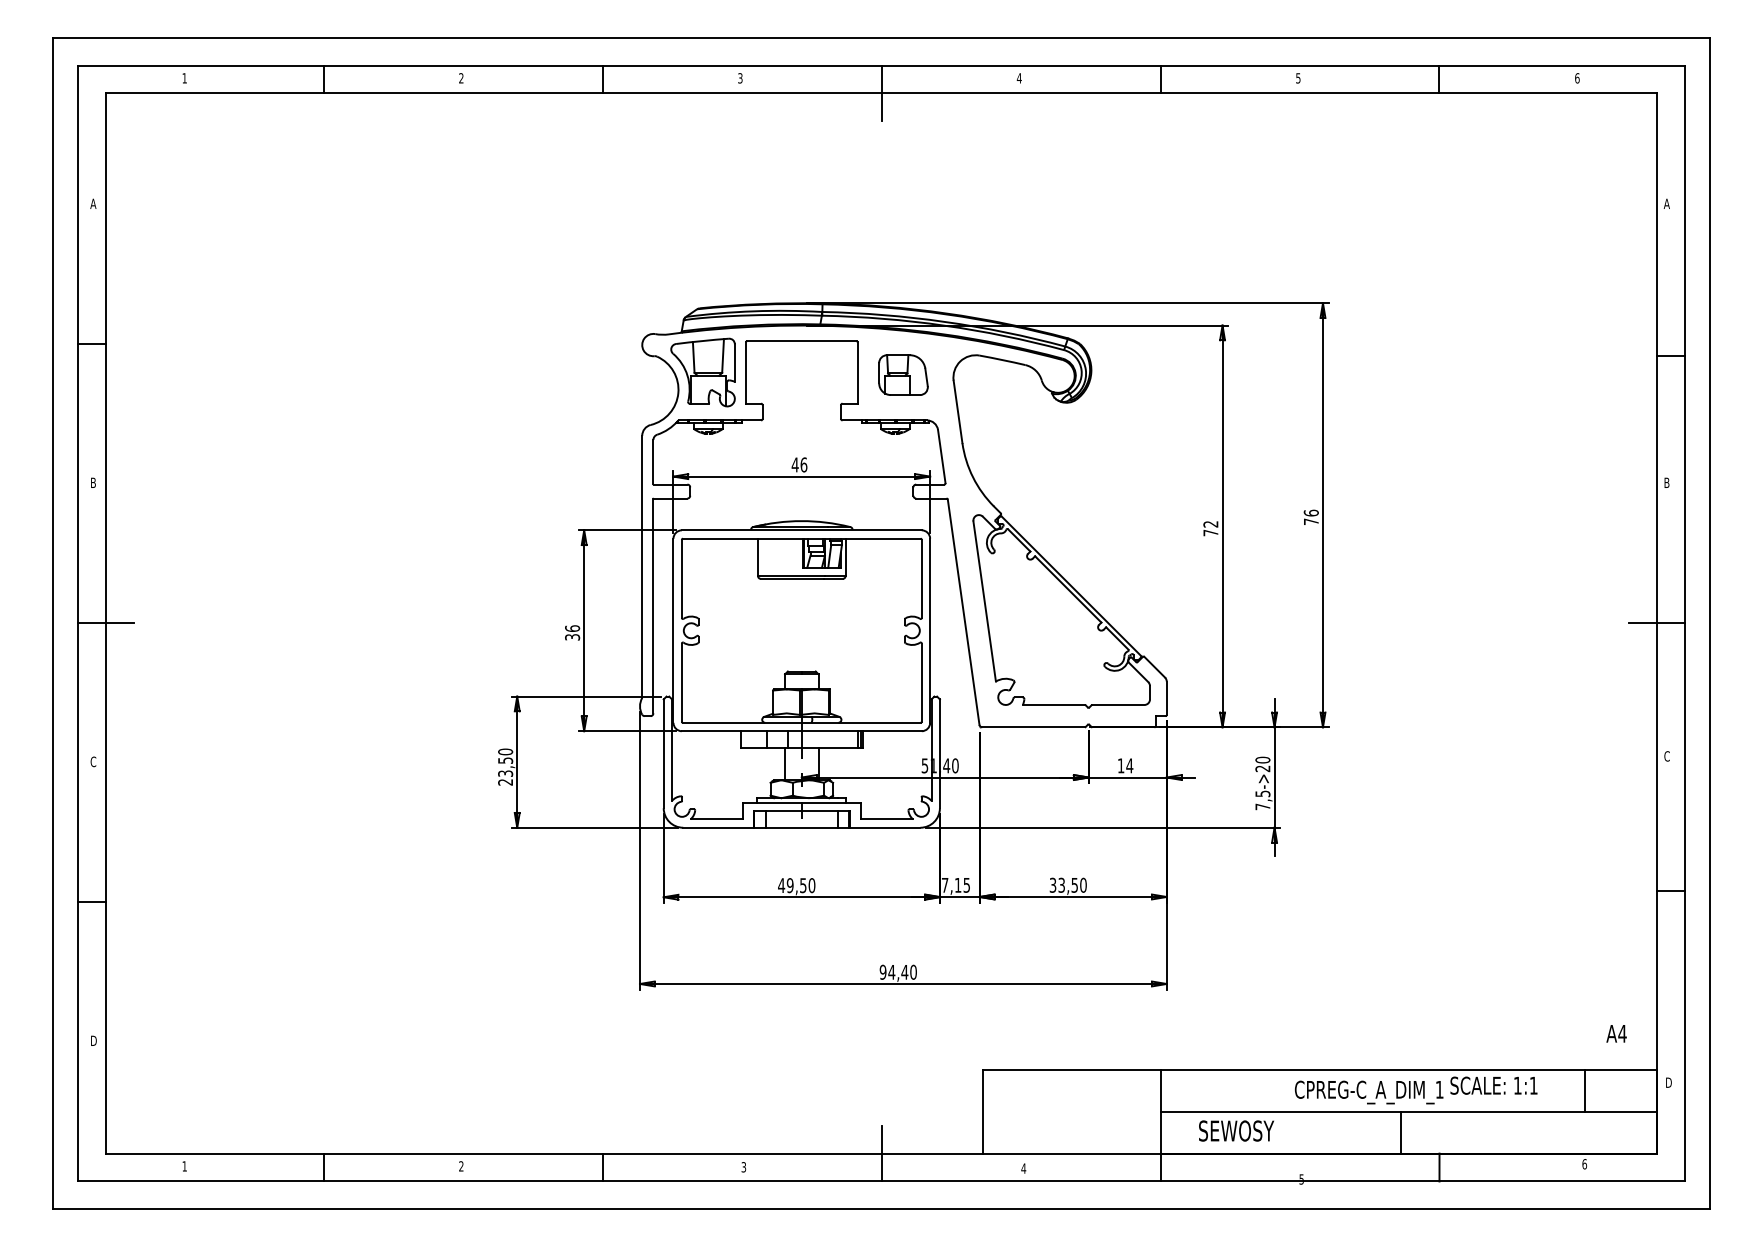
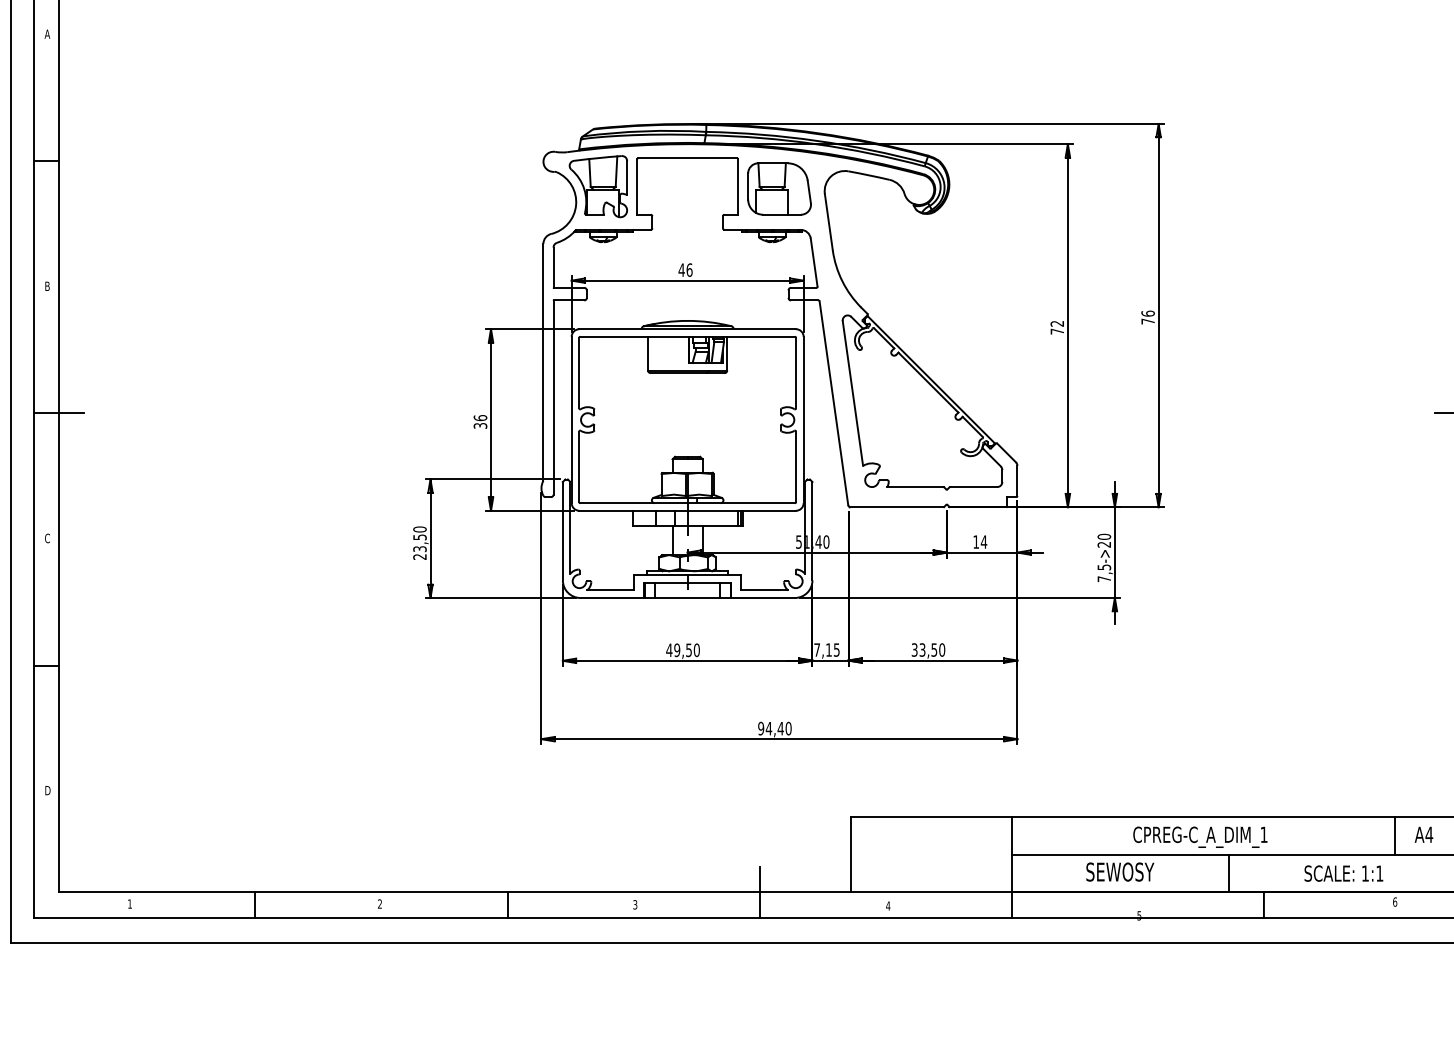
part: (903, 374) -> (779, 188), size x1.43
text: (1616, 1033) -> (1423, 834), moved
text: (1493, 1085) -> (1343, 873), moved
text: (1236, 1130) -> (1120, 871), moved

